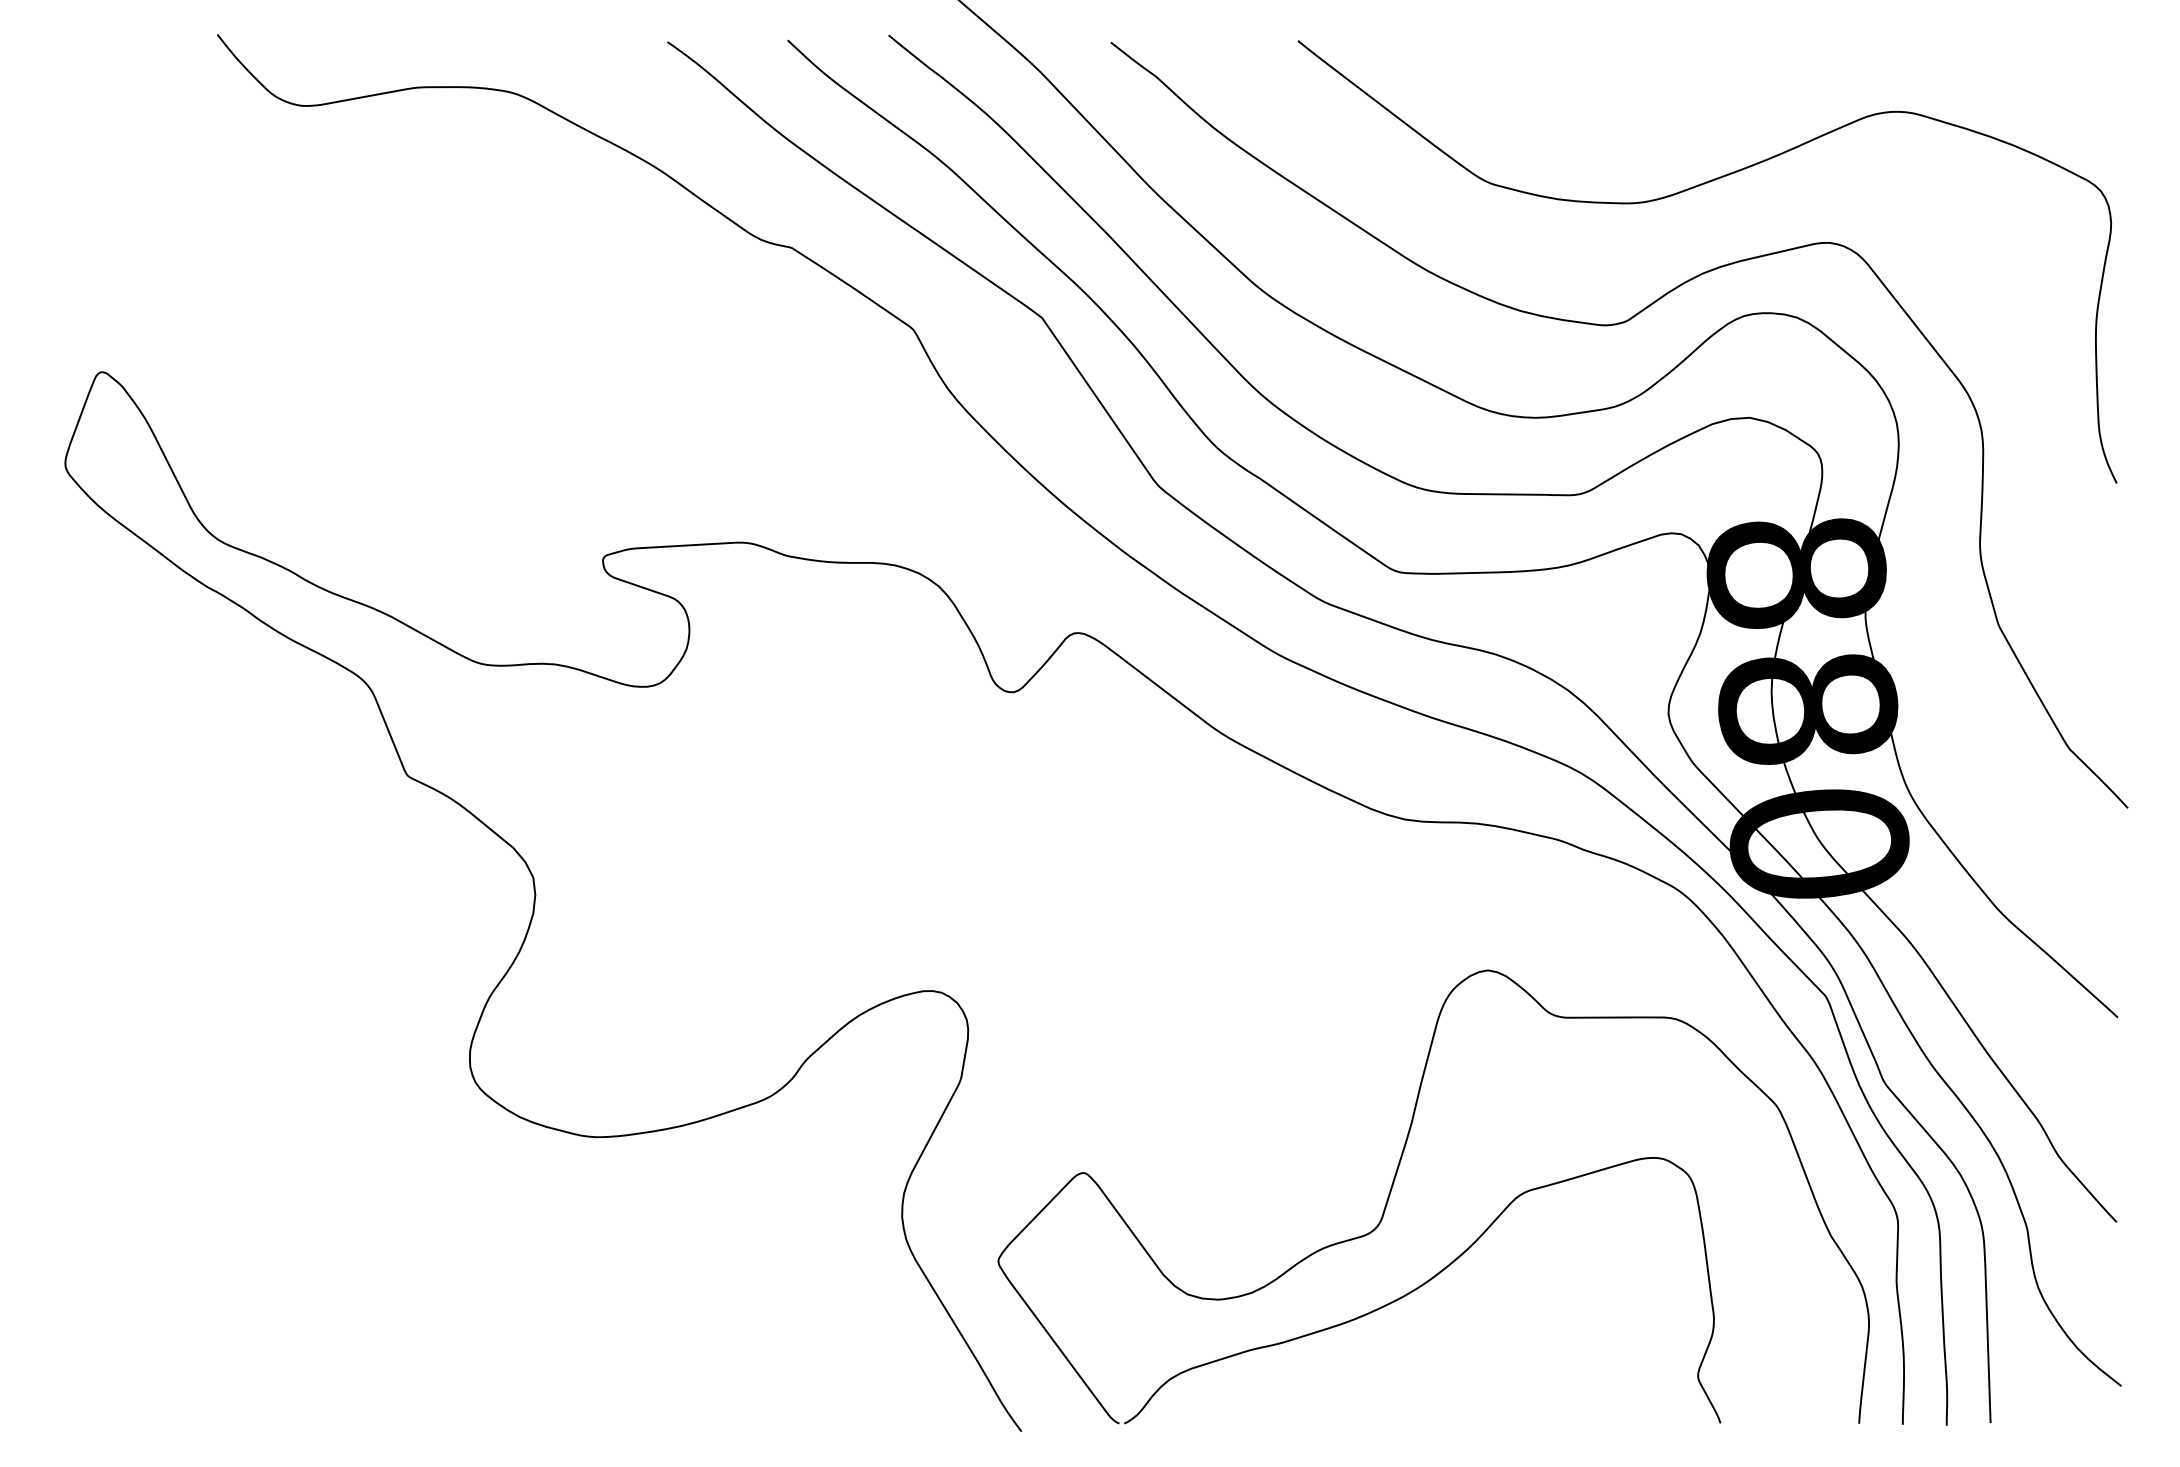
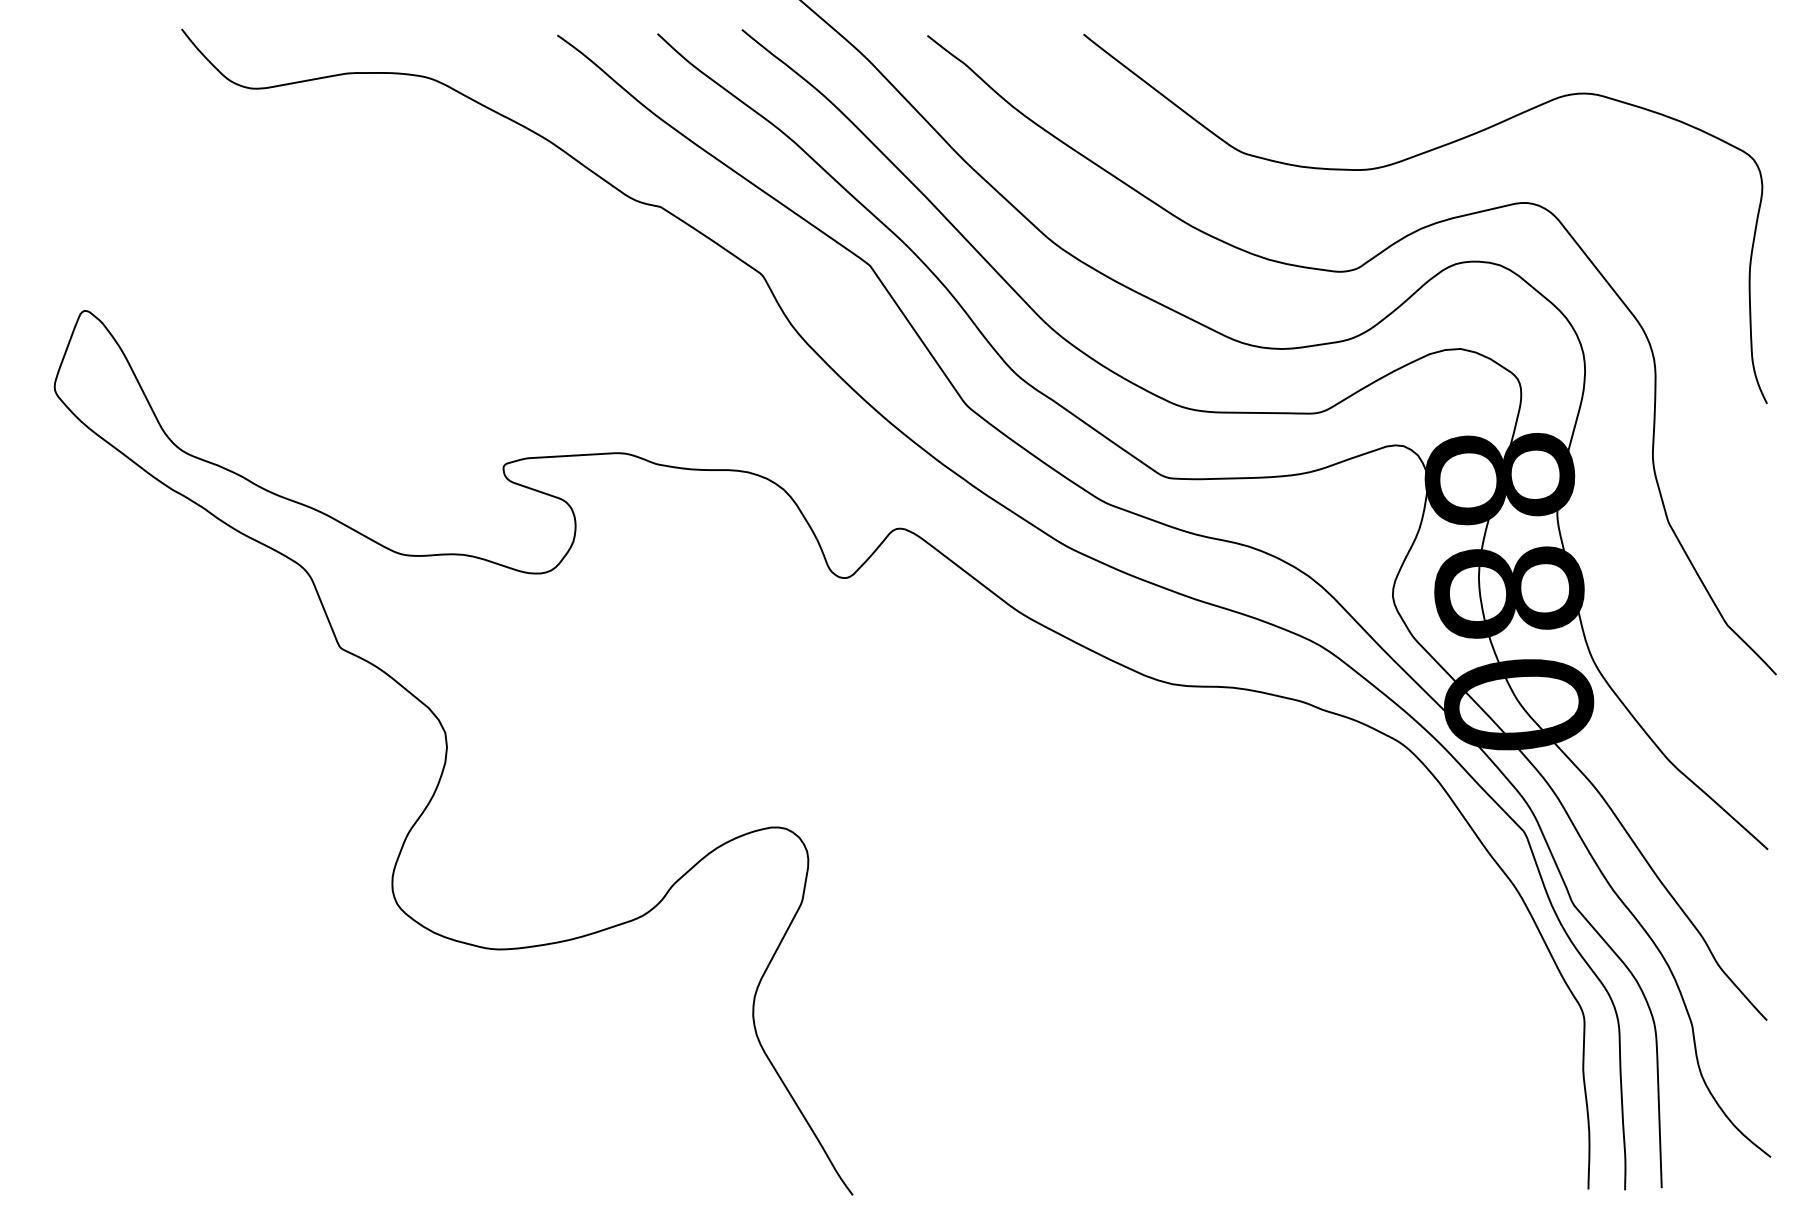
part: (1394, 1182) -> (1164, 987), removed

